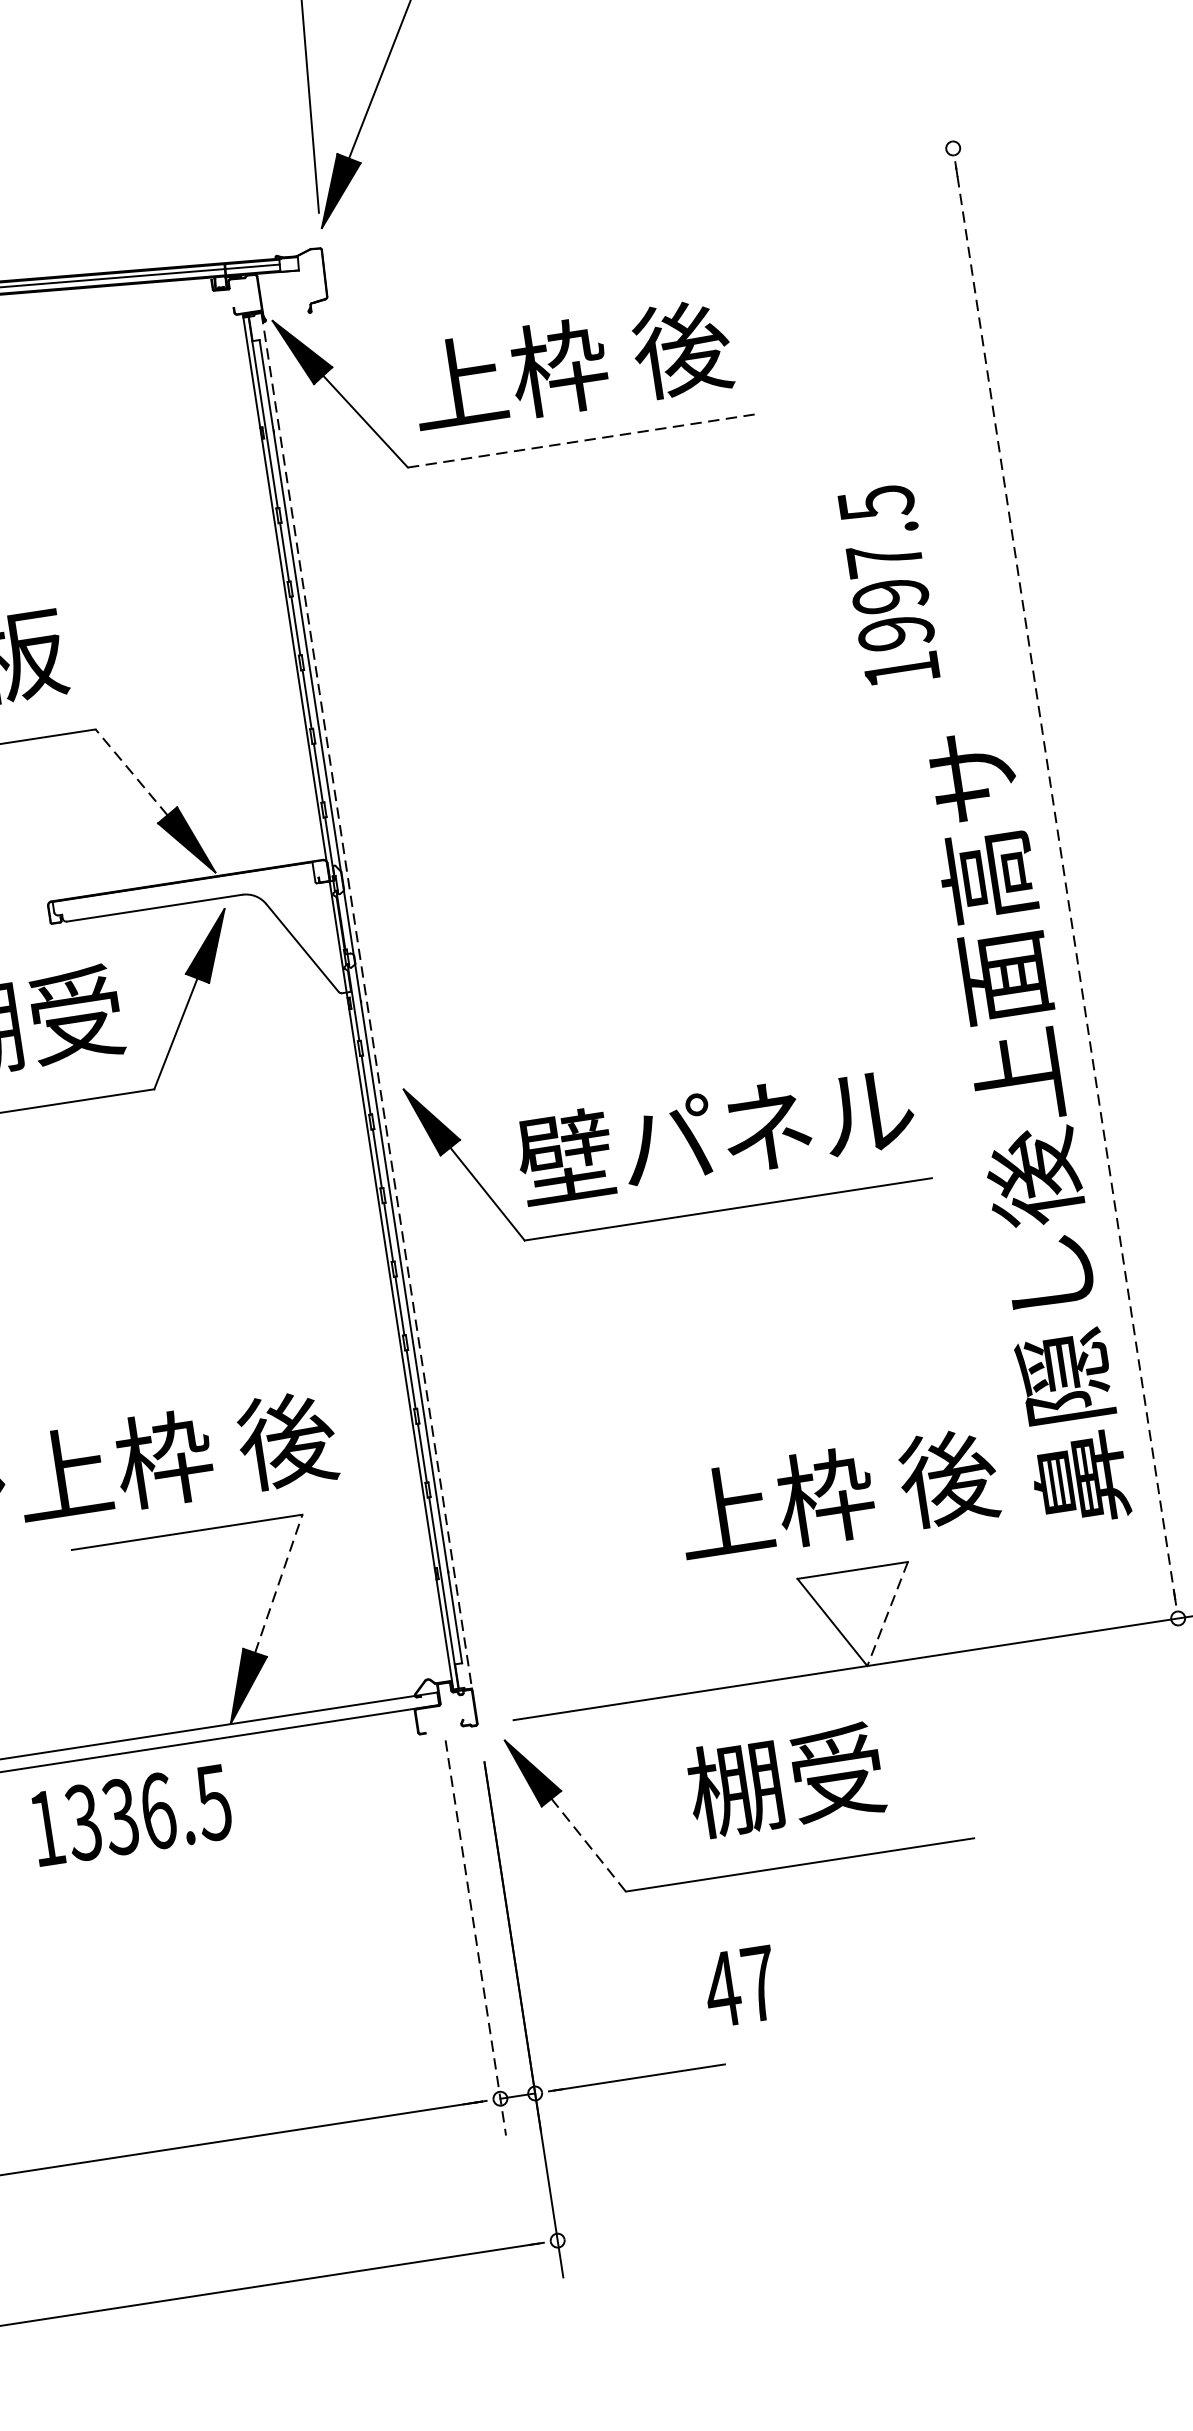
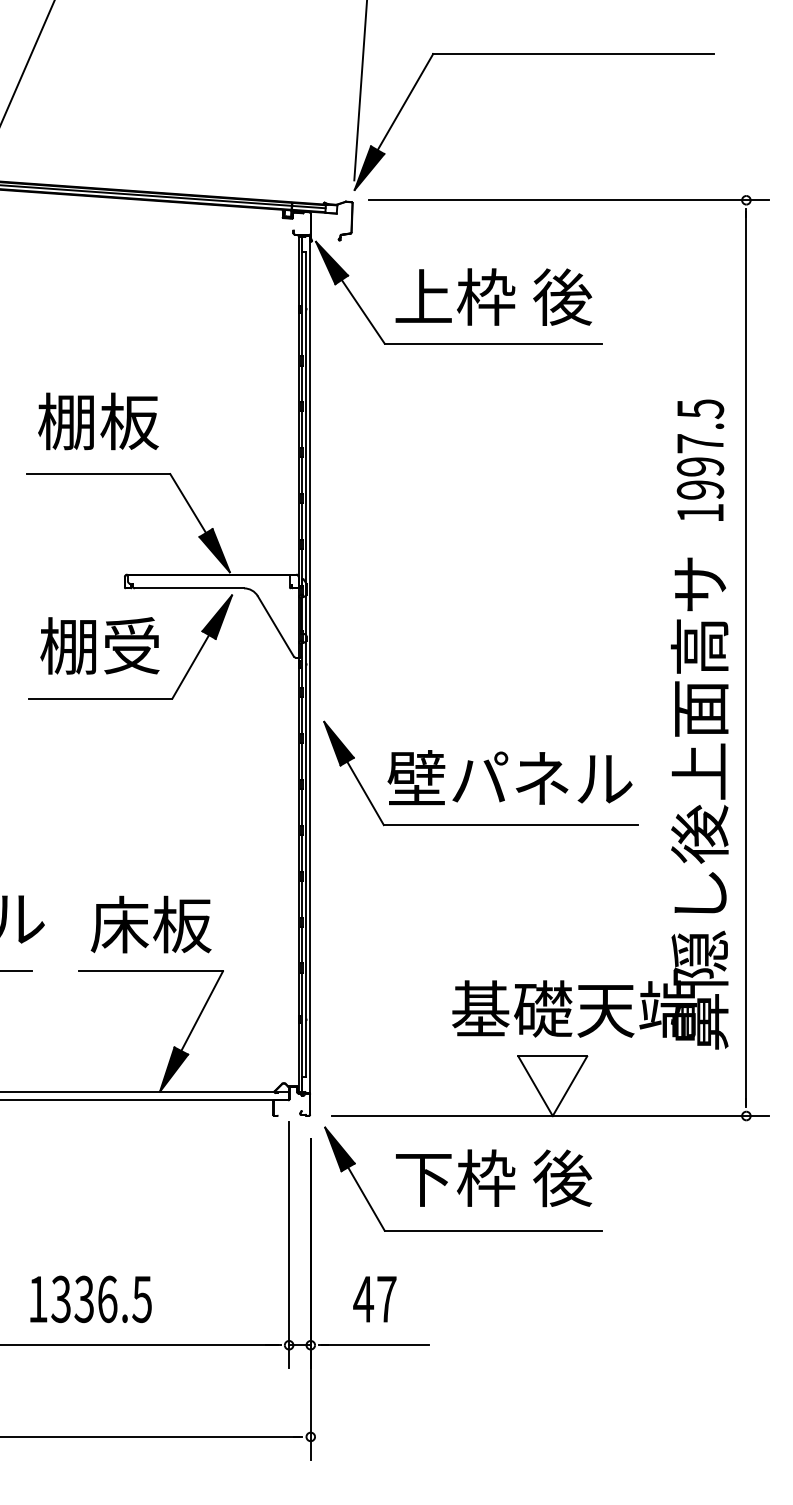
line: (667, 192) -> (568, 200), added
line: (582, 440) -> (493, 343), dashed -> solid
text: (888, 584) -> (700, 459), moved
line: (130, 772) -> (187, 503), dashed -> solid
line: (1065, 882) -> (746, 657), dashed -> solid
line: (367, 1000) -> (310, 664), dashed -> solid
text: (176, 1457) -> (151, 924), 上枠 後 -> 床板
text: (875, 1488) -> (574, 1008), 上枠 後 -> 基礎天端
line: (279, 1584) -> (202, 1011), dashed -> solid
line: (886, 1614) -> (569, 1086), dashed -> solid
text: (789, 1780) -> (494, 1178), 棚受 -> 下枠 後
text: (130, 1815) -> (90, 1299), moved
line: (588, 1845) -> (366, 1199), dashed -> solid
line: (476, 1938) -> (289, 1245), dashed -> solid
text: (740, 1986) -> (374, 1299), moved

